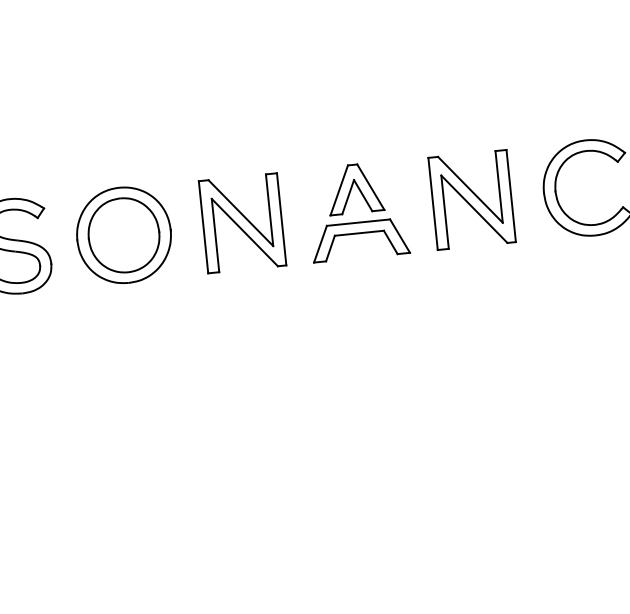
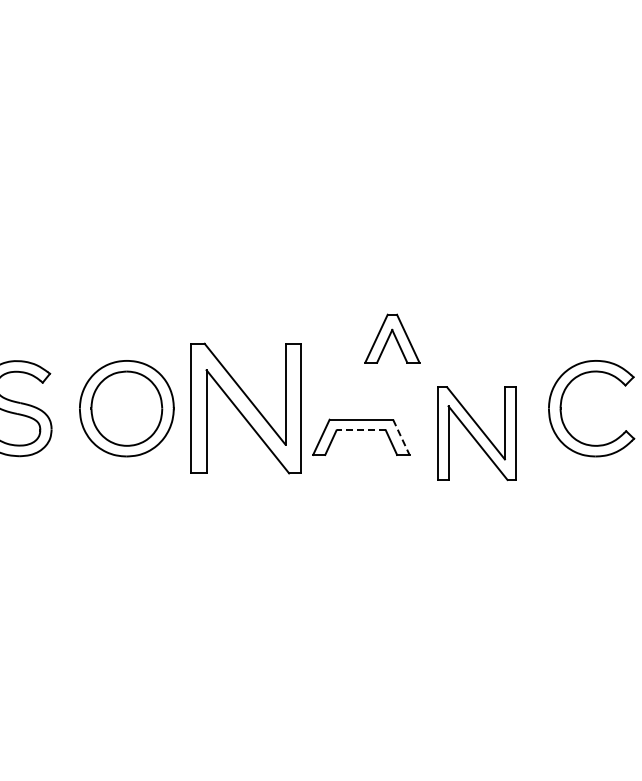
part: (355, 188) -> (392, 338), moved
part: (471, 199) -> (476, 433), moved
part: (242, 223) -> (245, 408), size x1.4
line: (359, 233) -> (361, 430), solid -> dashed
line: (400, 236) -> (401, 437), solid -> dashed

